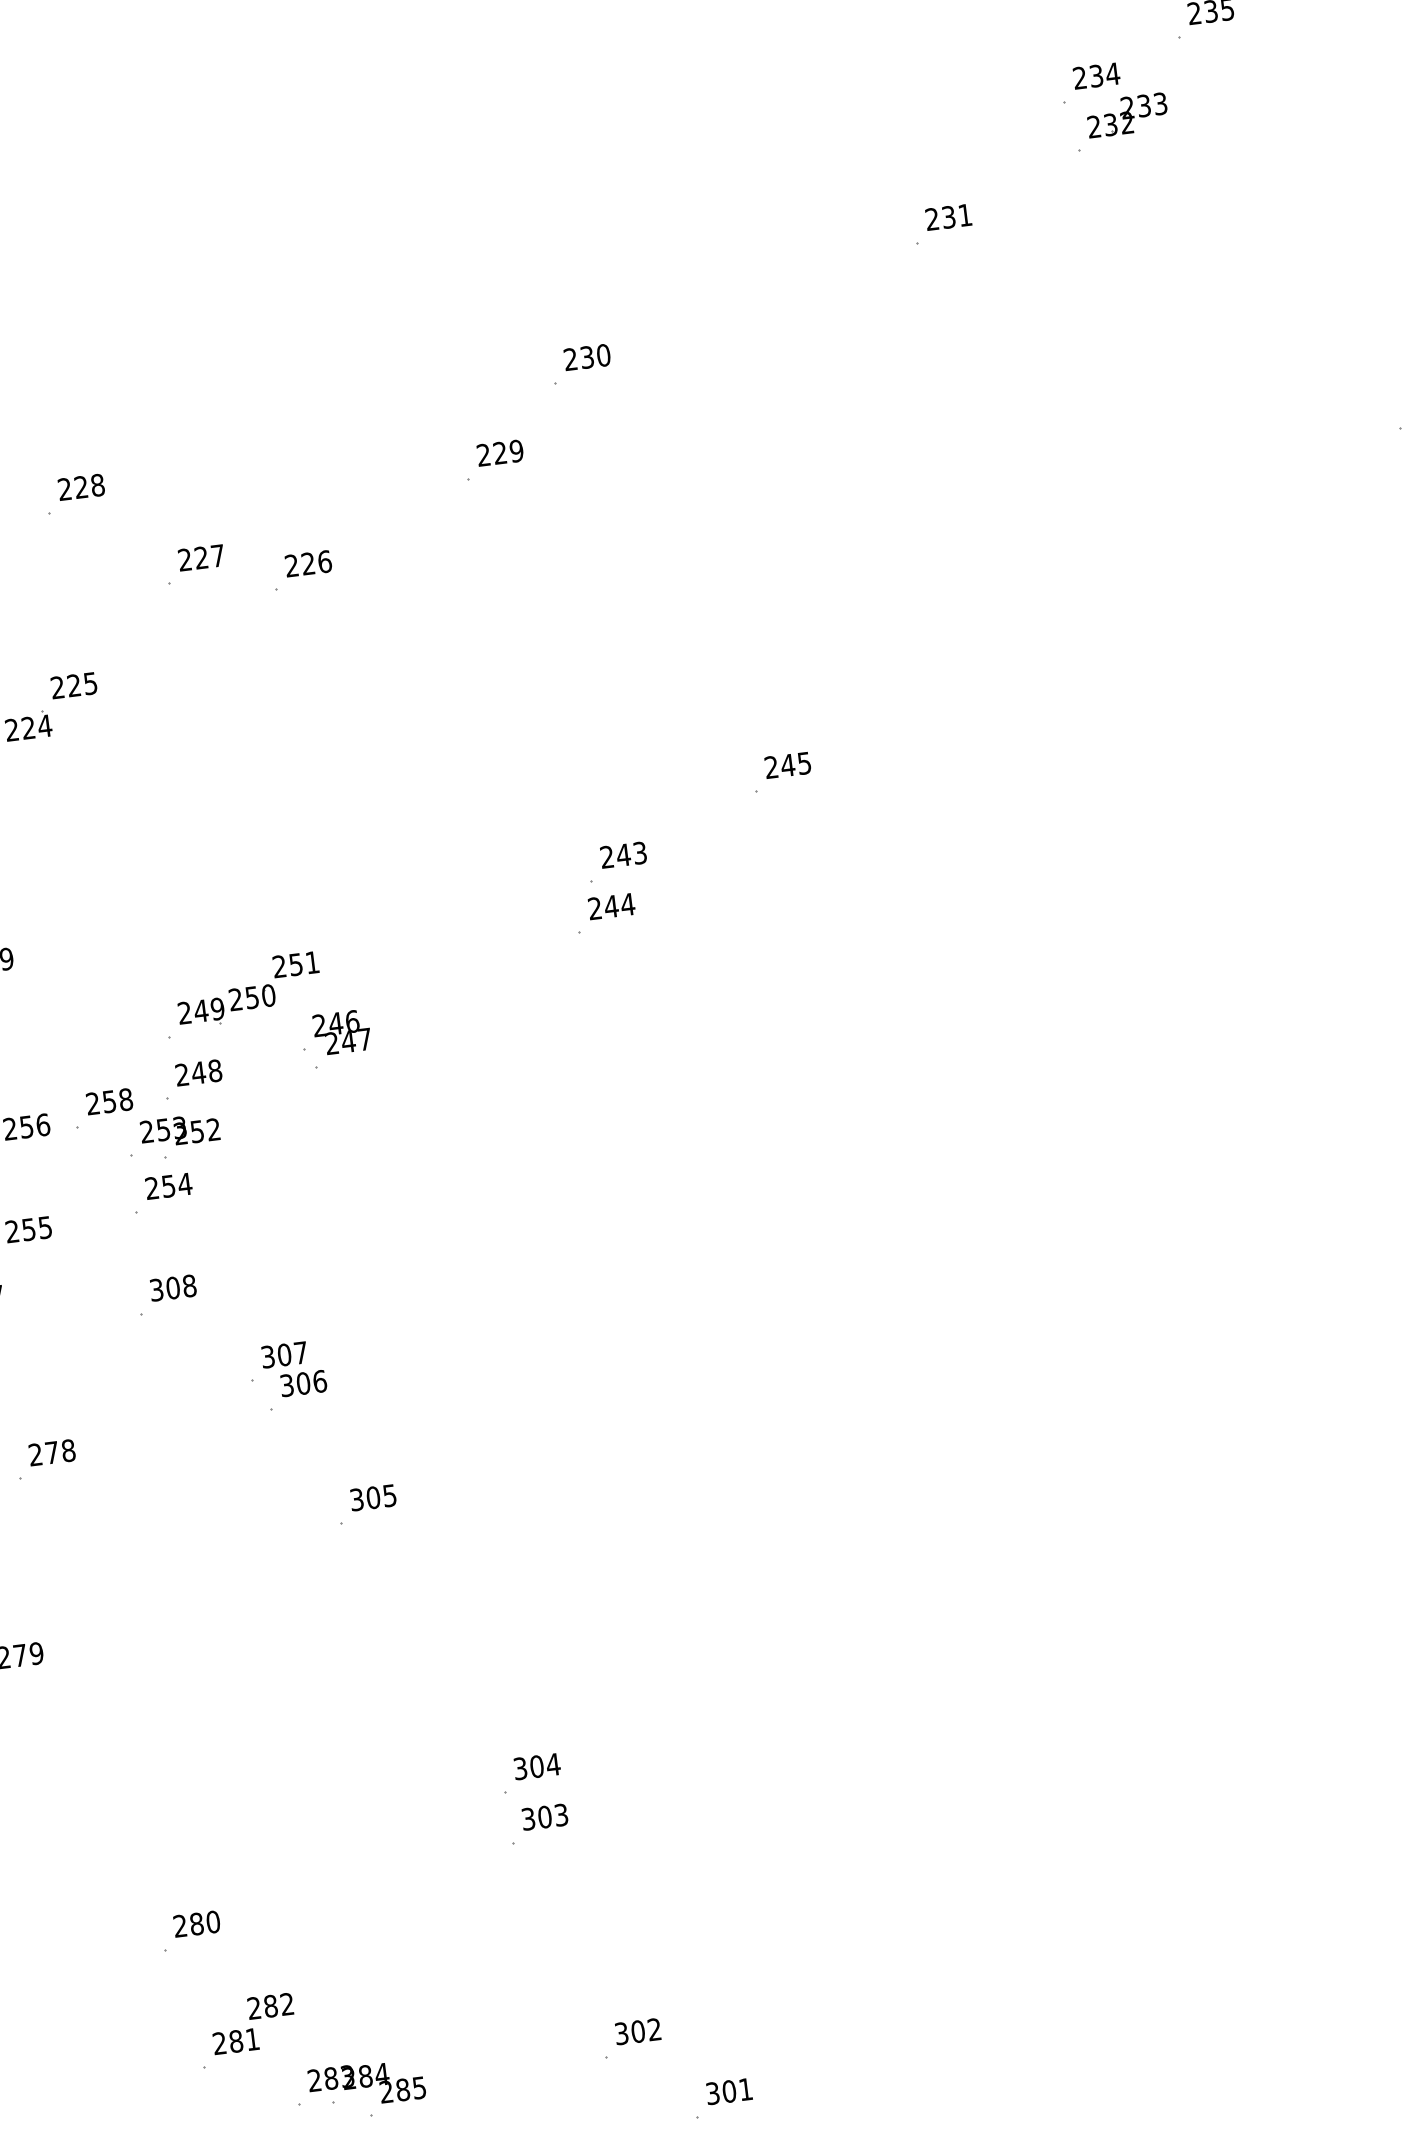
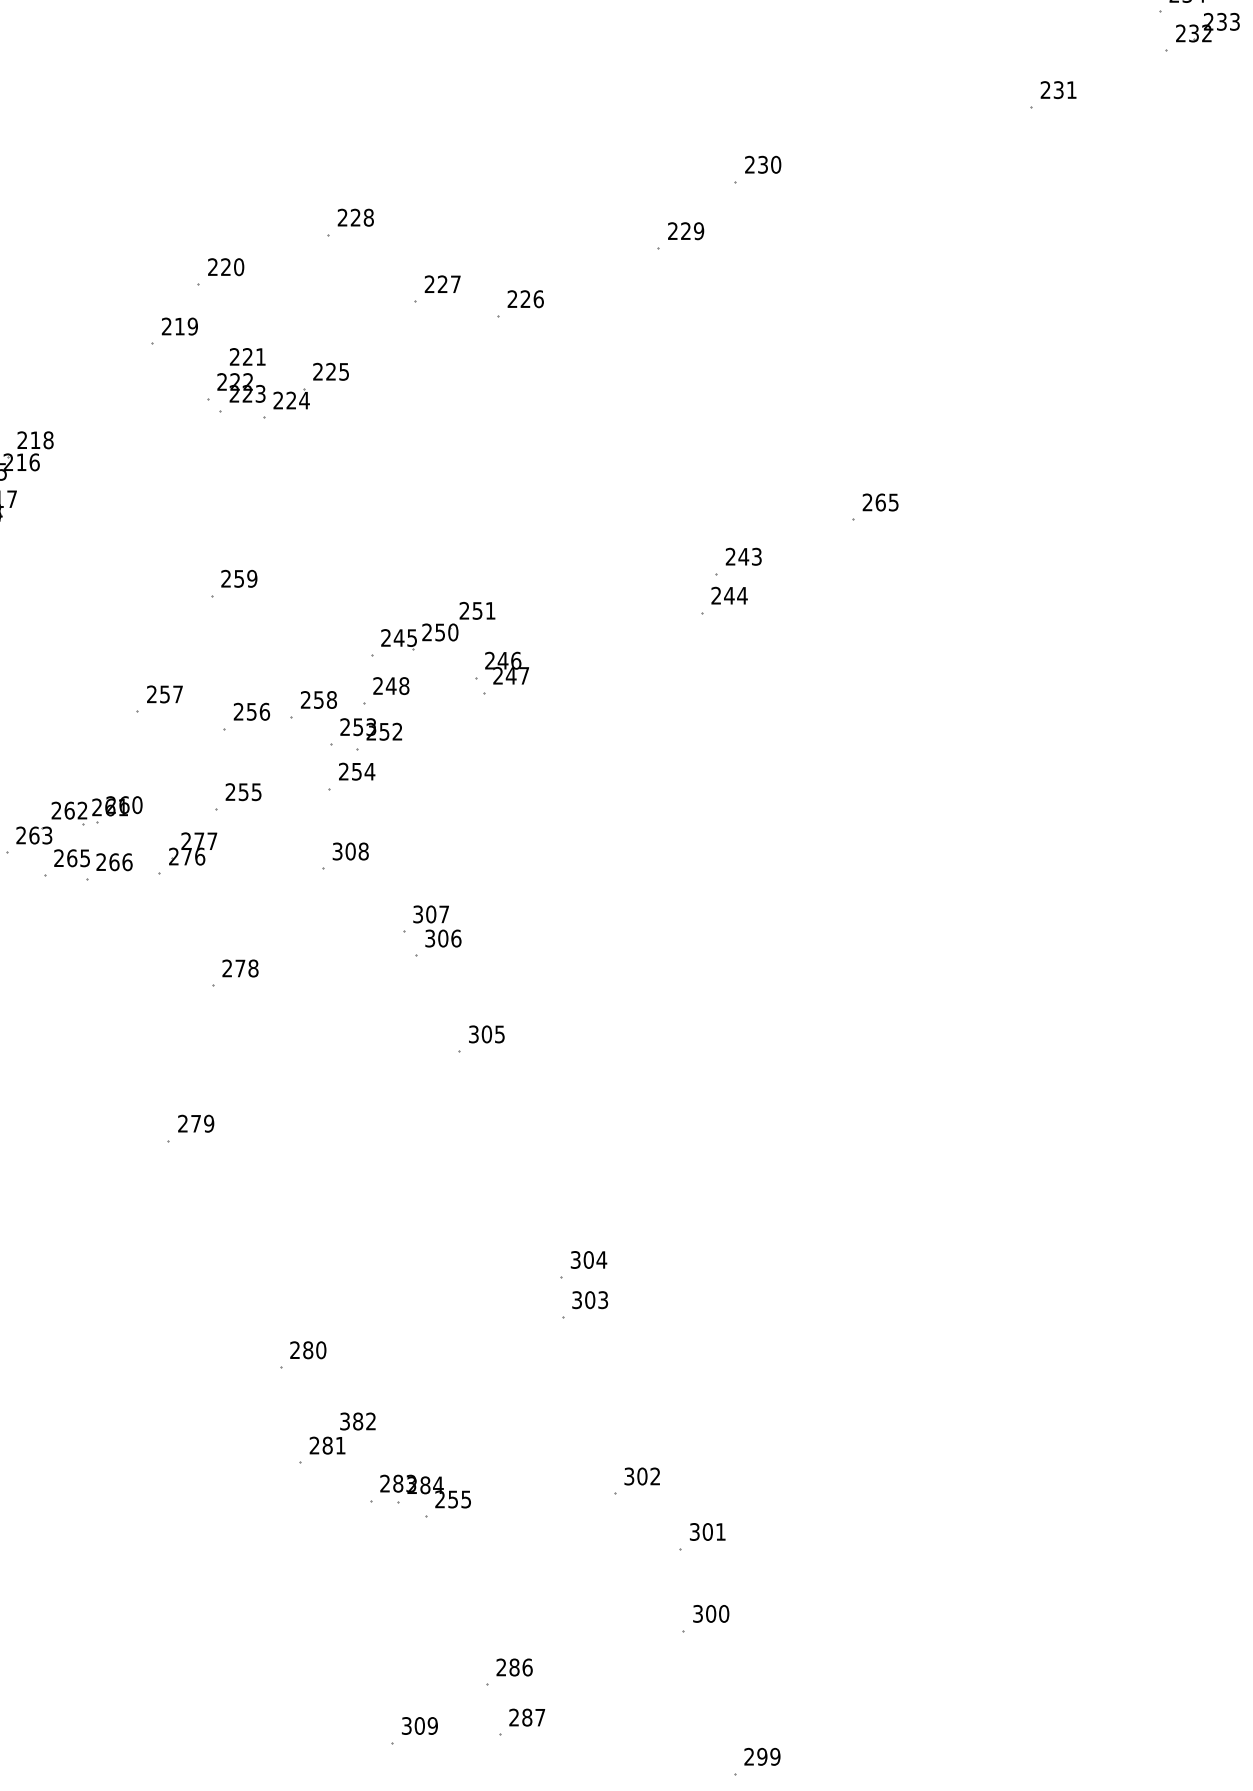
text: (787, 765) -> (880, 502), 245 -> 265
text: (218, 1008) -> (412, 637), 249 -> 245
text: (253, 2008) -> (344, 1421), 282 -> 382
text: (403, 2089) -> (453, 1499), 285 -> 255

